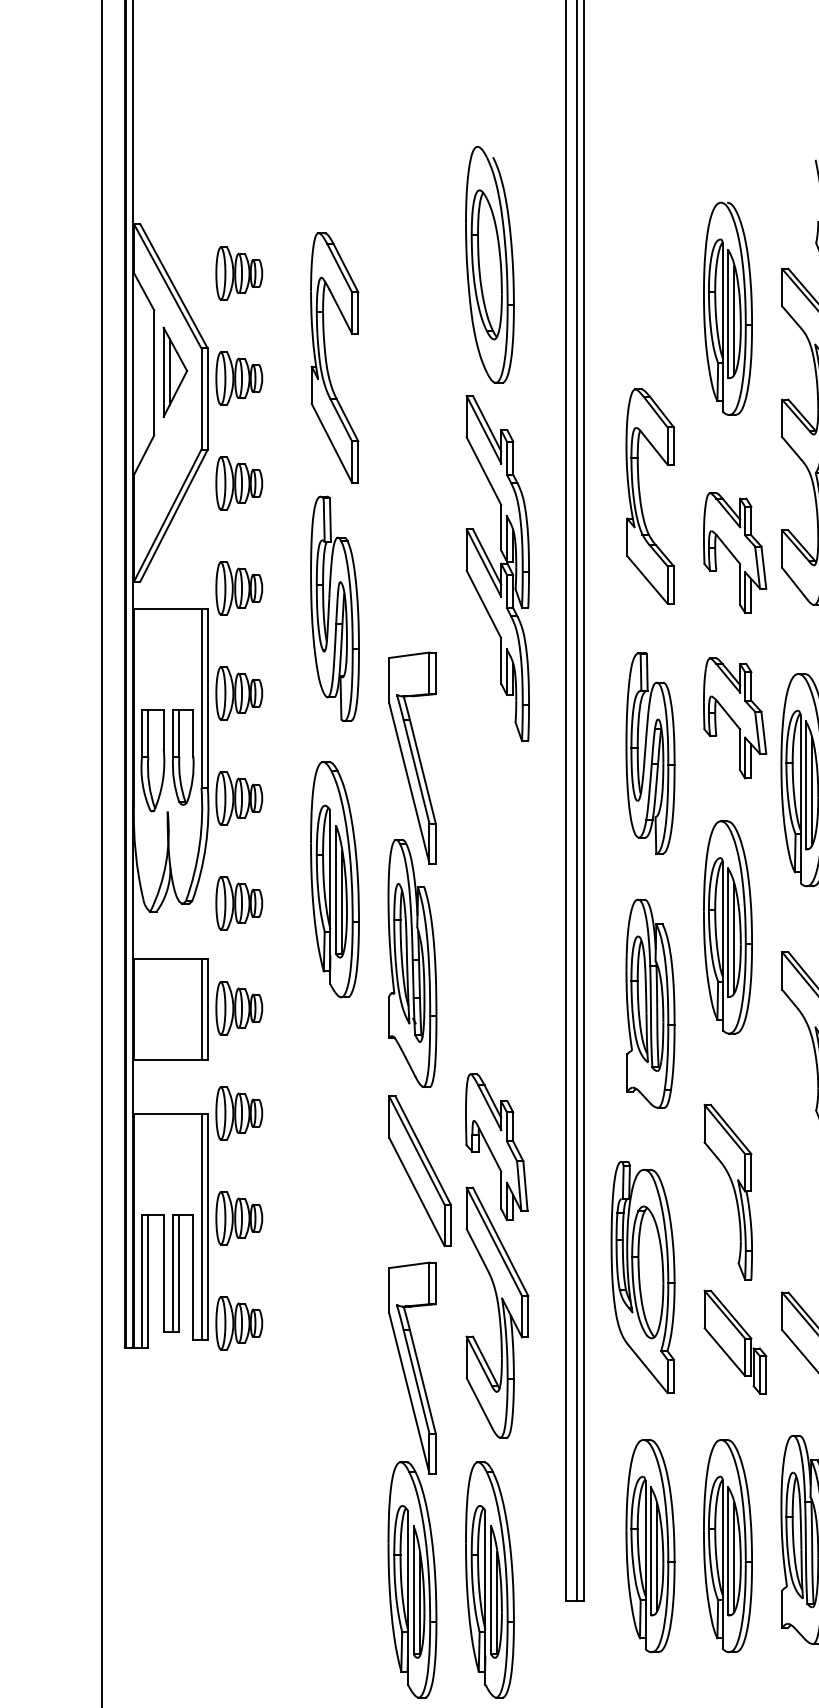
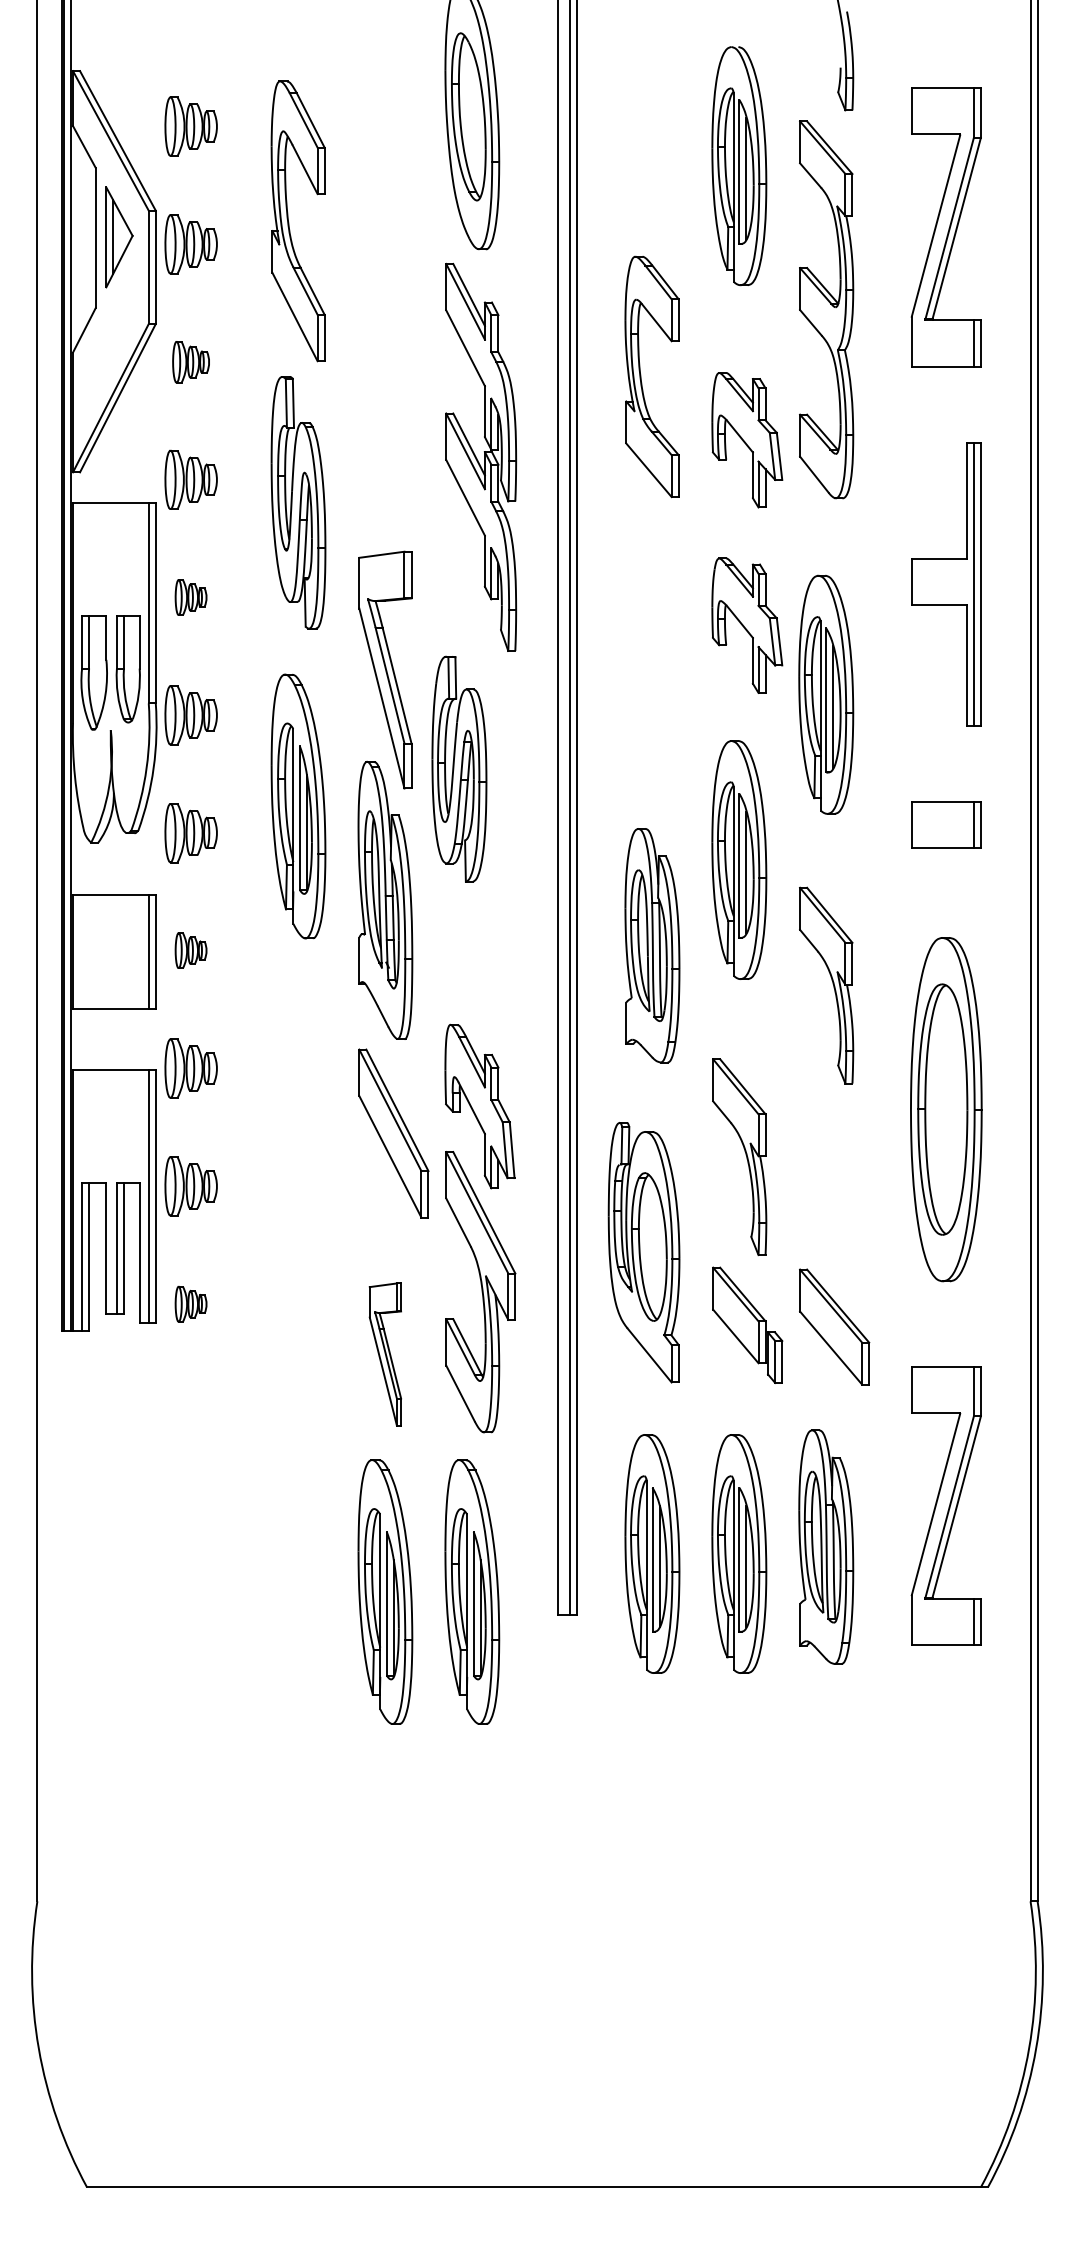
part: (238, 483) -> (190, 362), size x0.7
part: (238, 693) -> (190, 597), size x0.6
part: (650, 753) -> (459, 768), moved
part: (238, 1008) -> (190, 950), size x0.6
part: (238, 1323) -> (190, 1304), size x0.6
part: (412, 1368) -> (385, 1354), size x0.6

